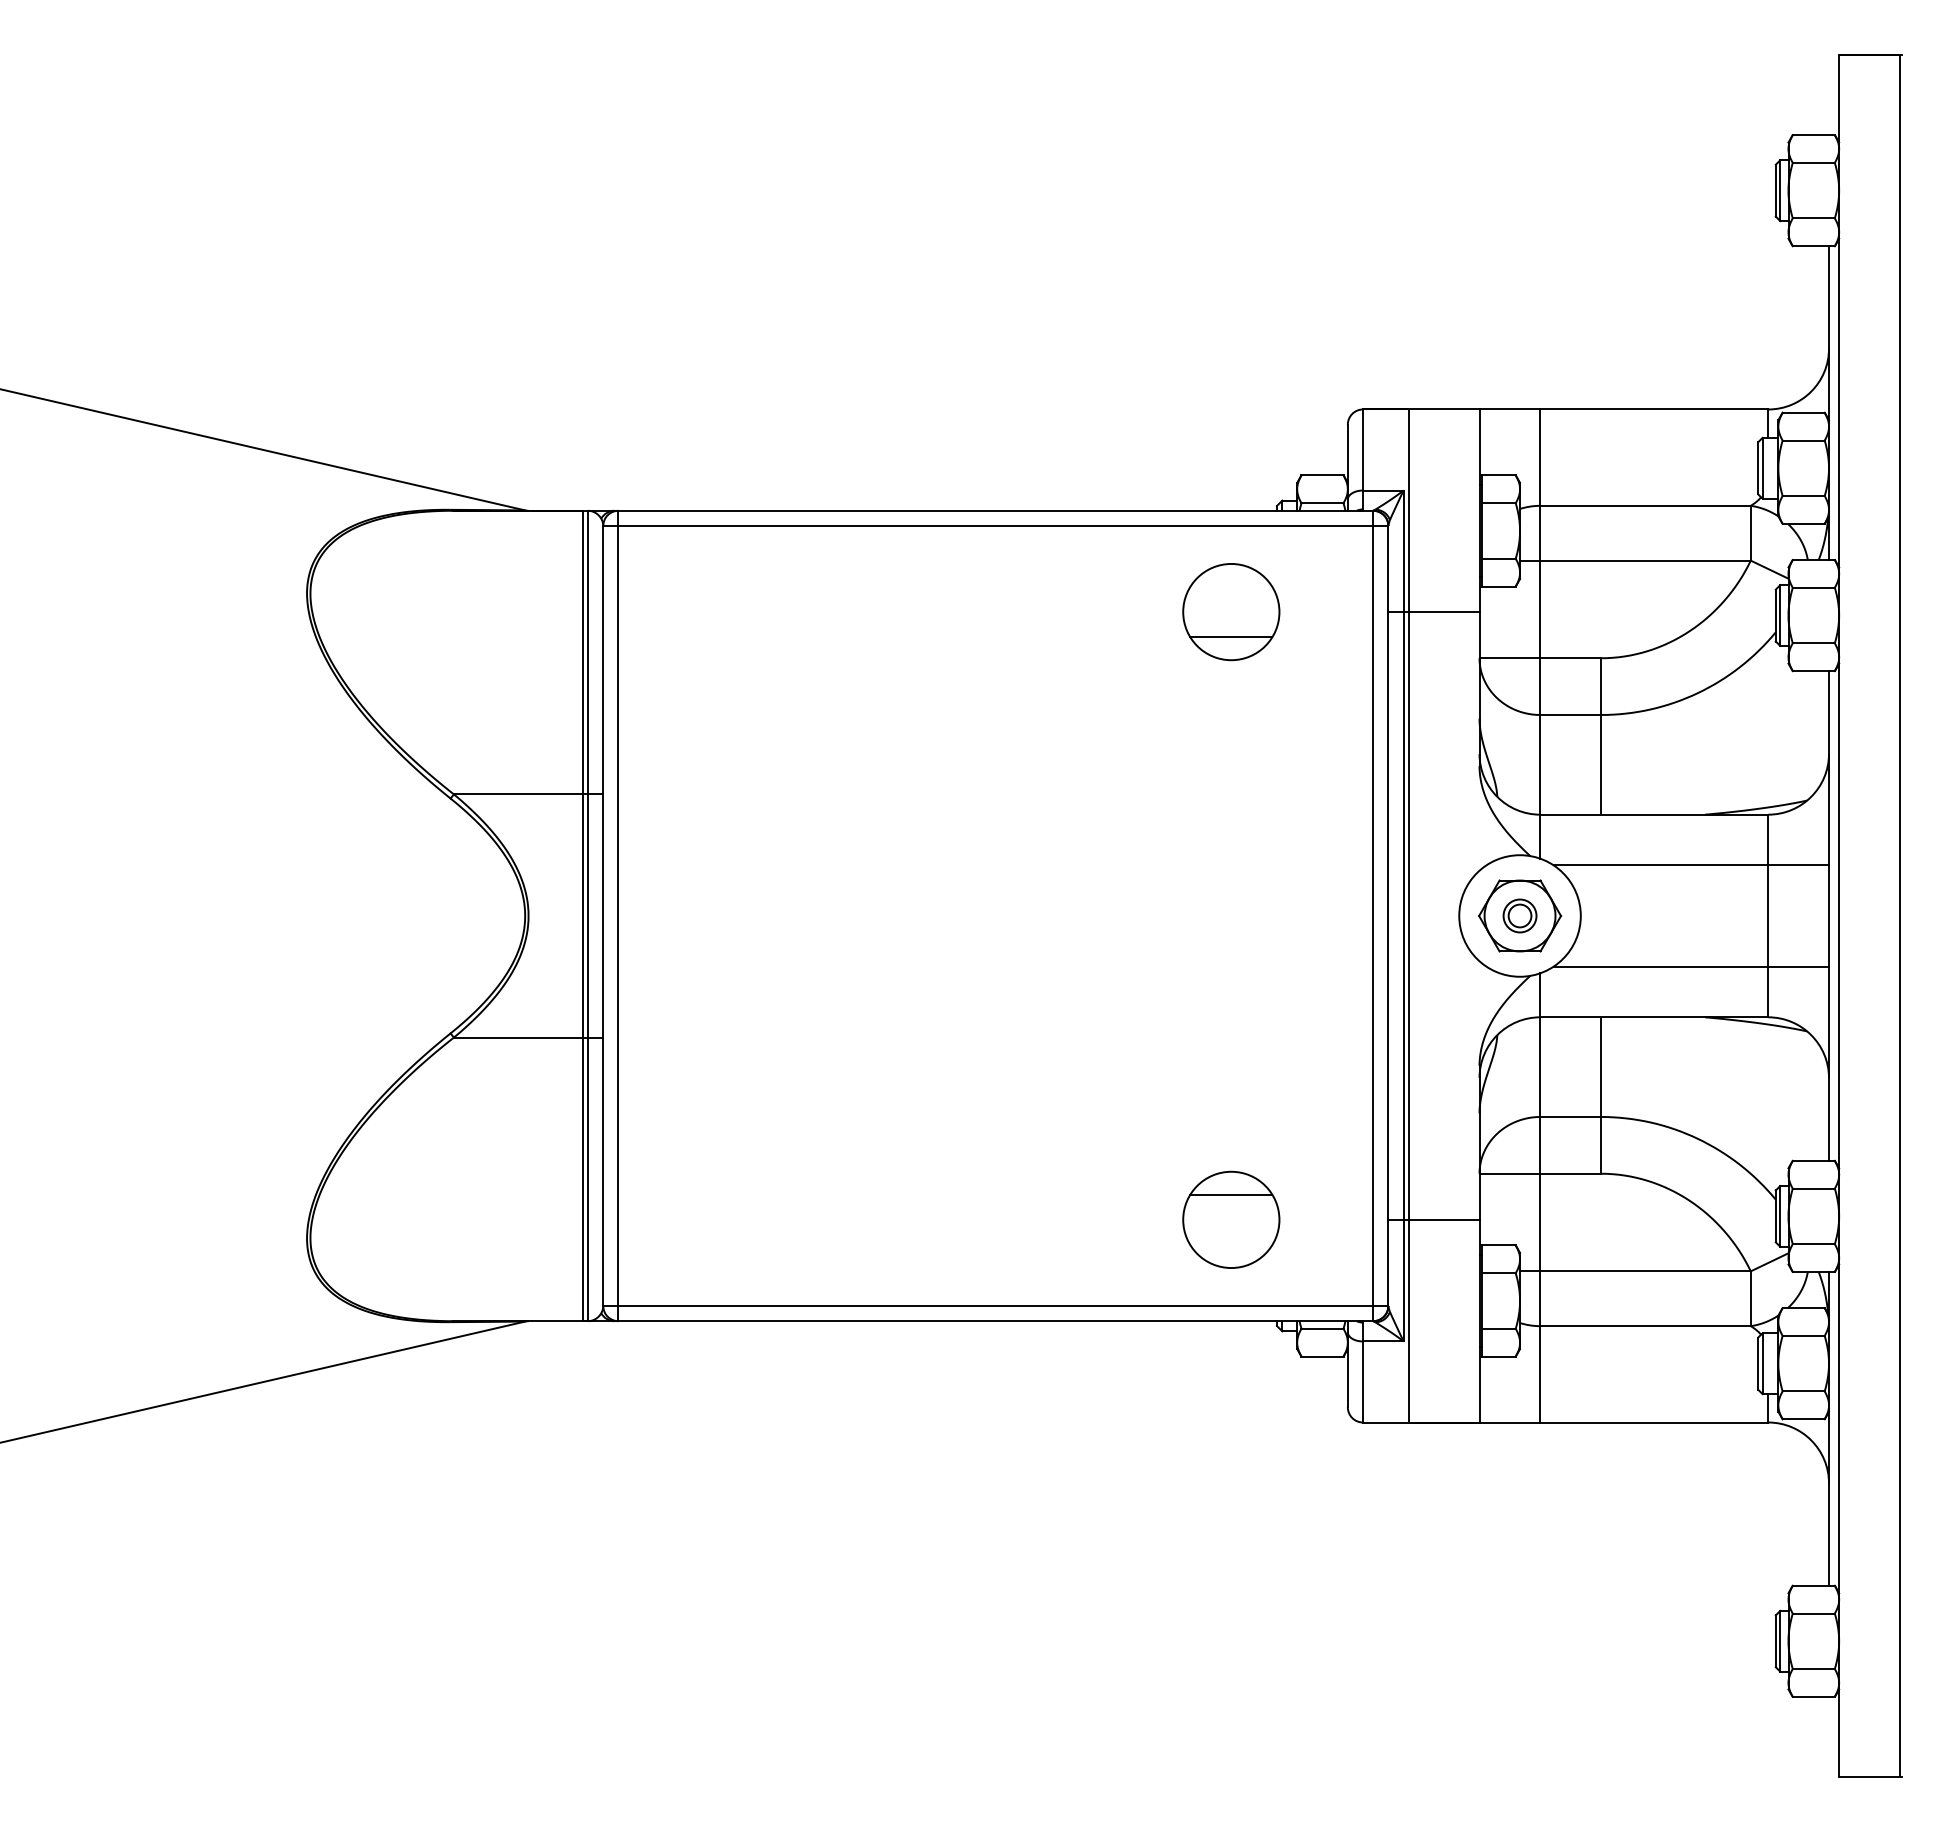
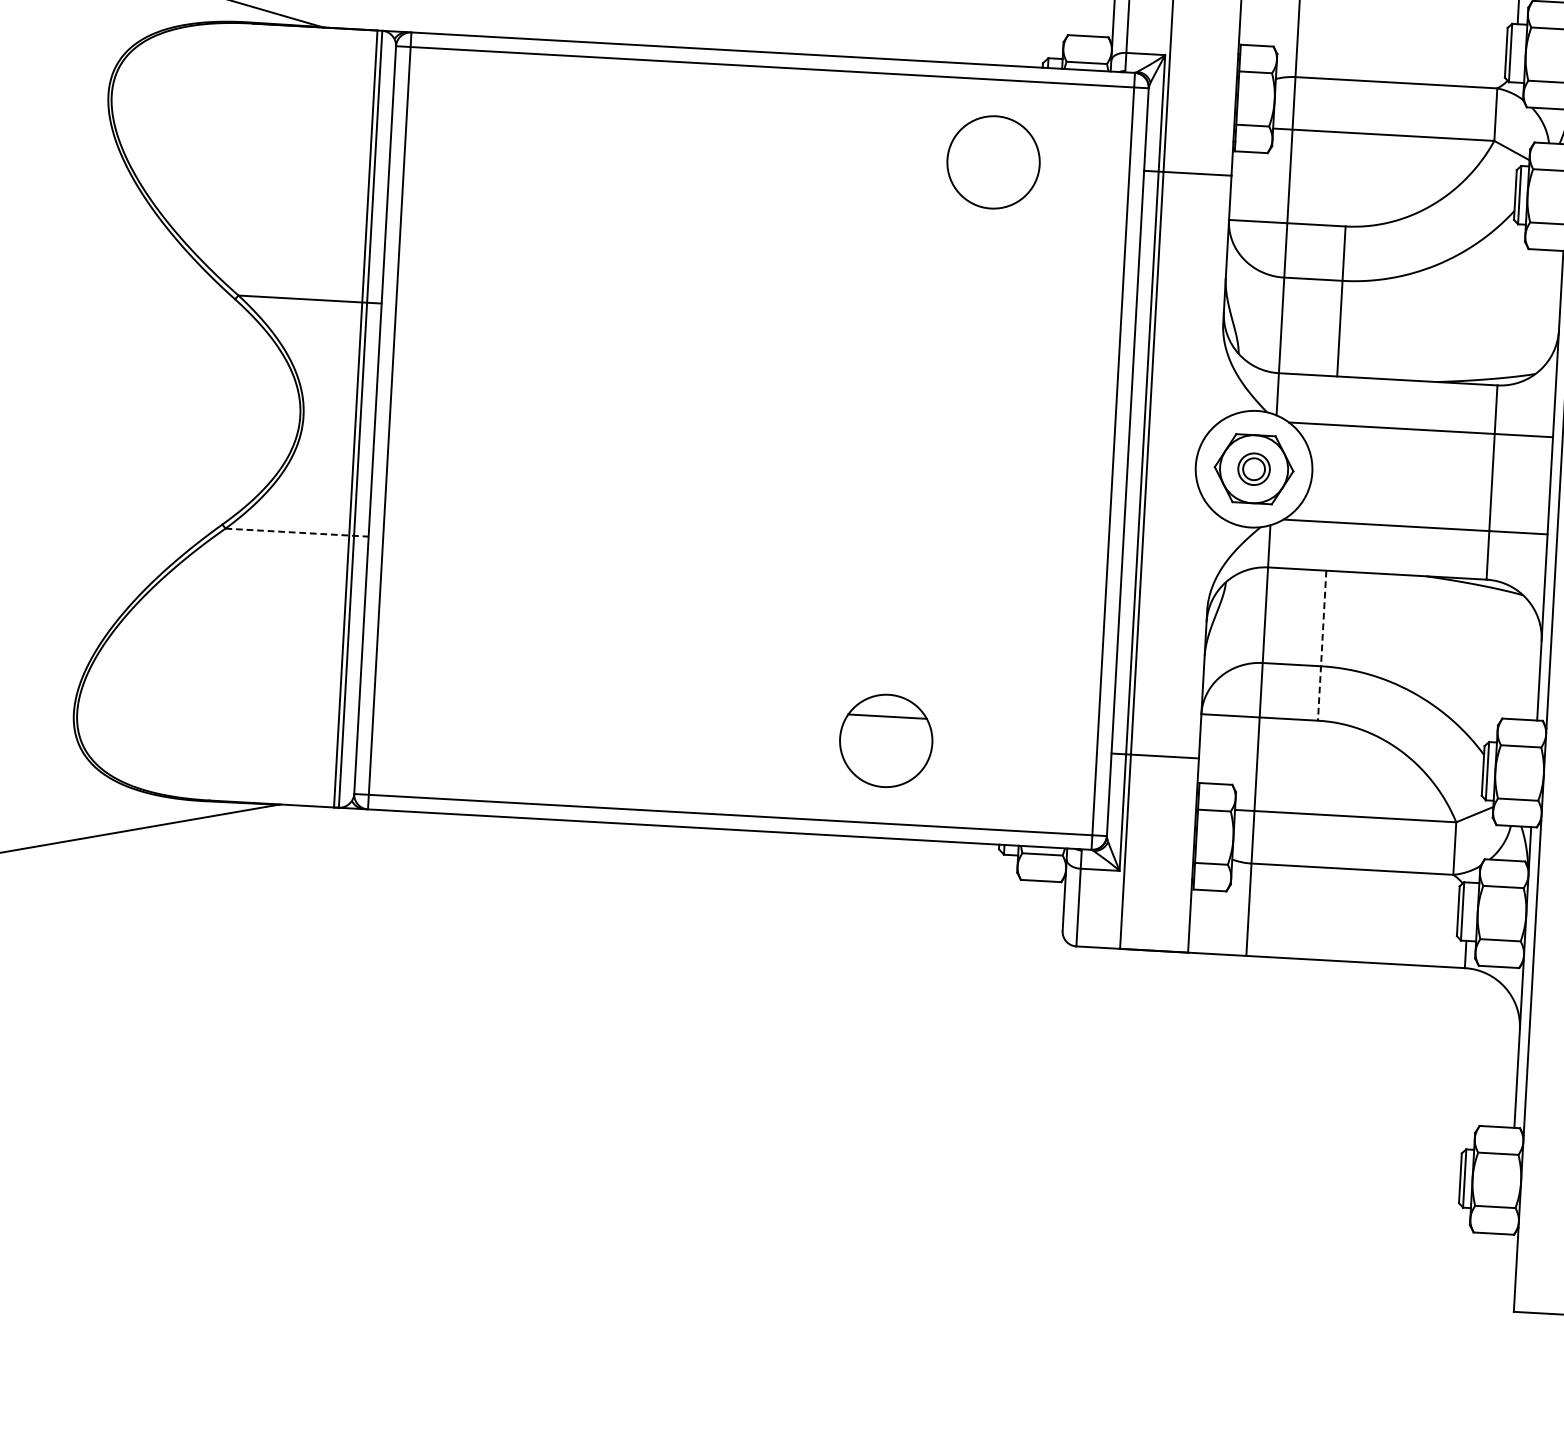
line: (1231, 637) -> (992, 186), removed
line: (528, 1037) -> (296, 532), solid -> dashed
line: (1601, 1096) -> (1322, 646), solid -> dashed
part: (1231, 1219) -> (886, 740), moved

